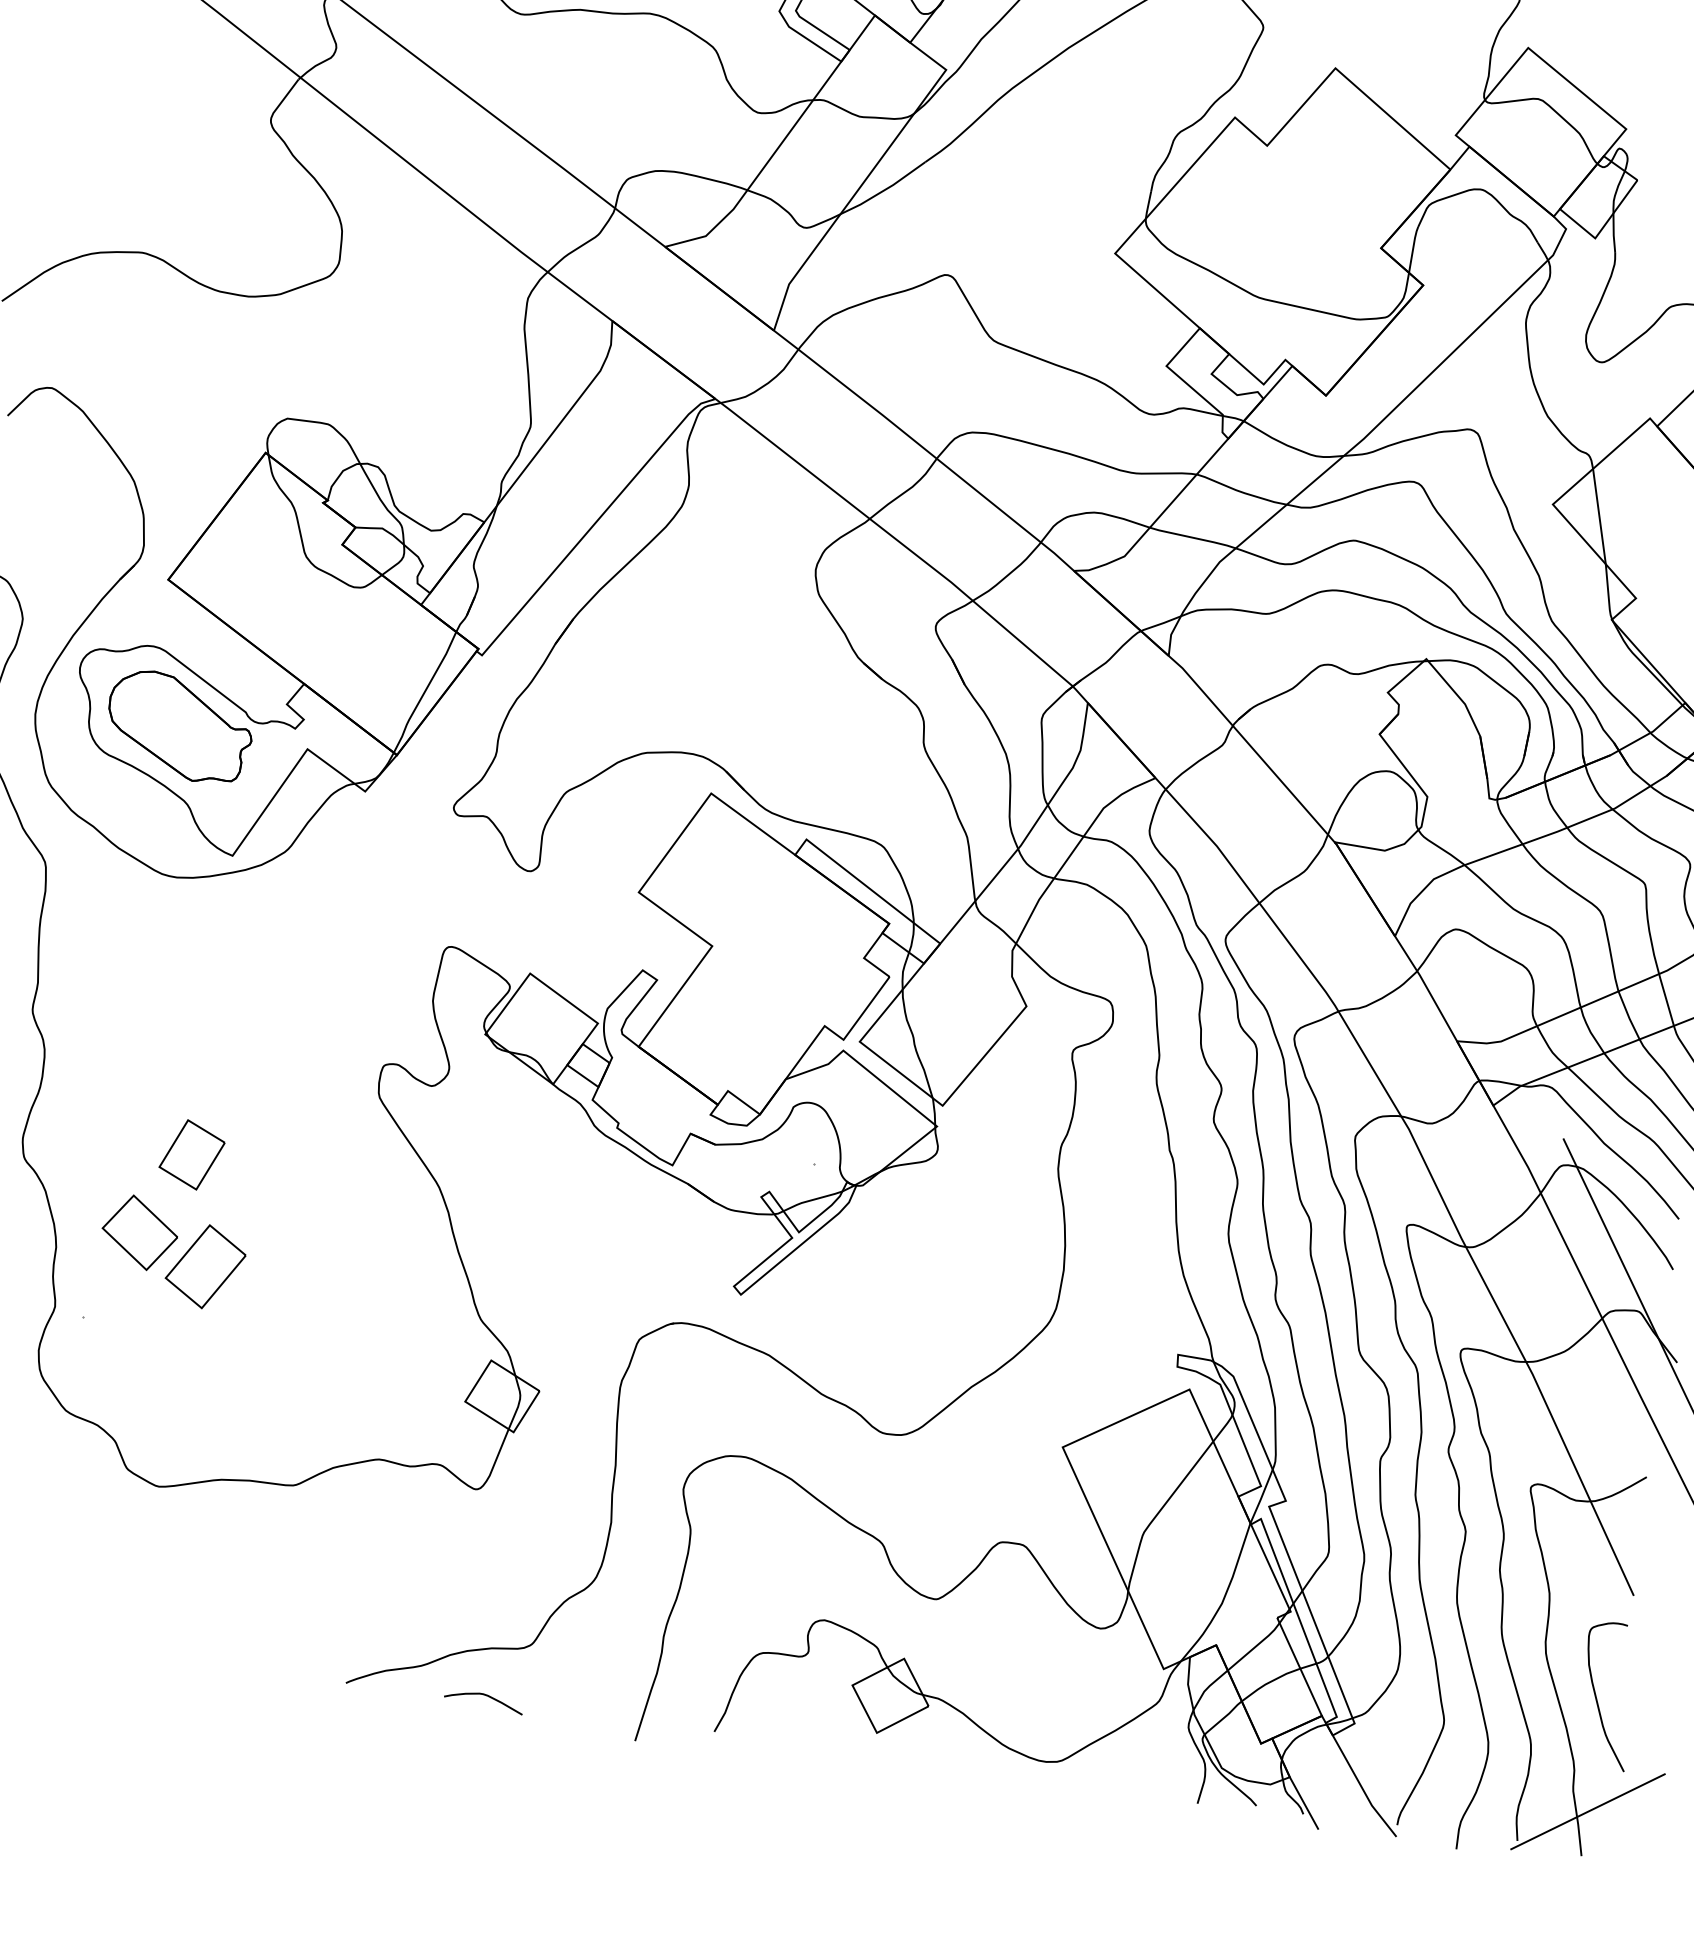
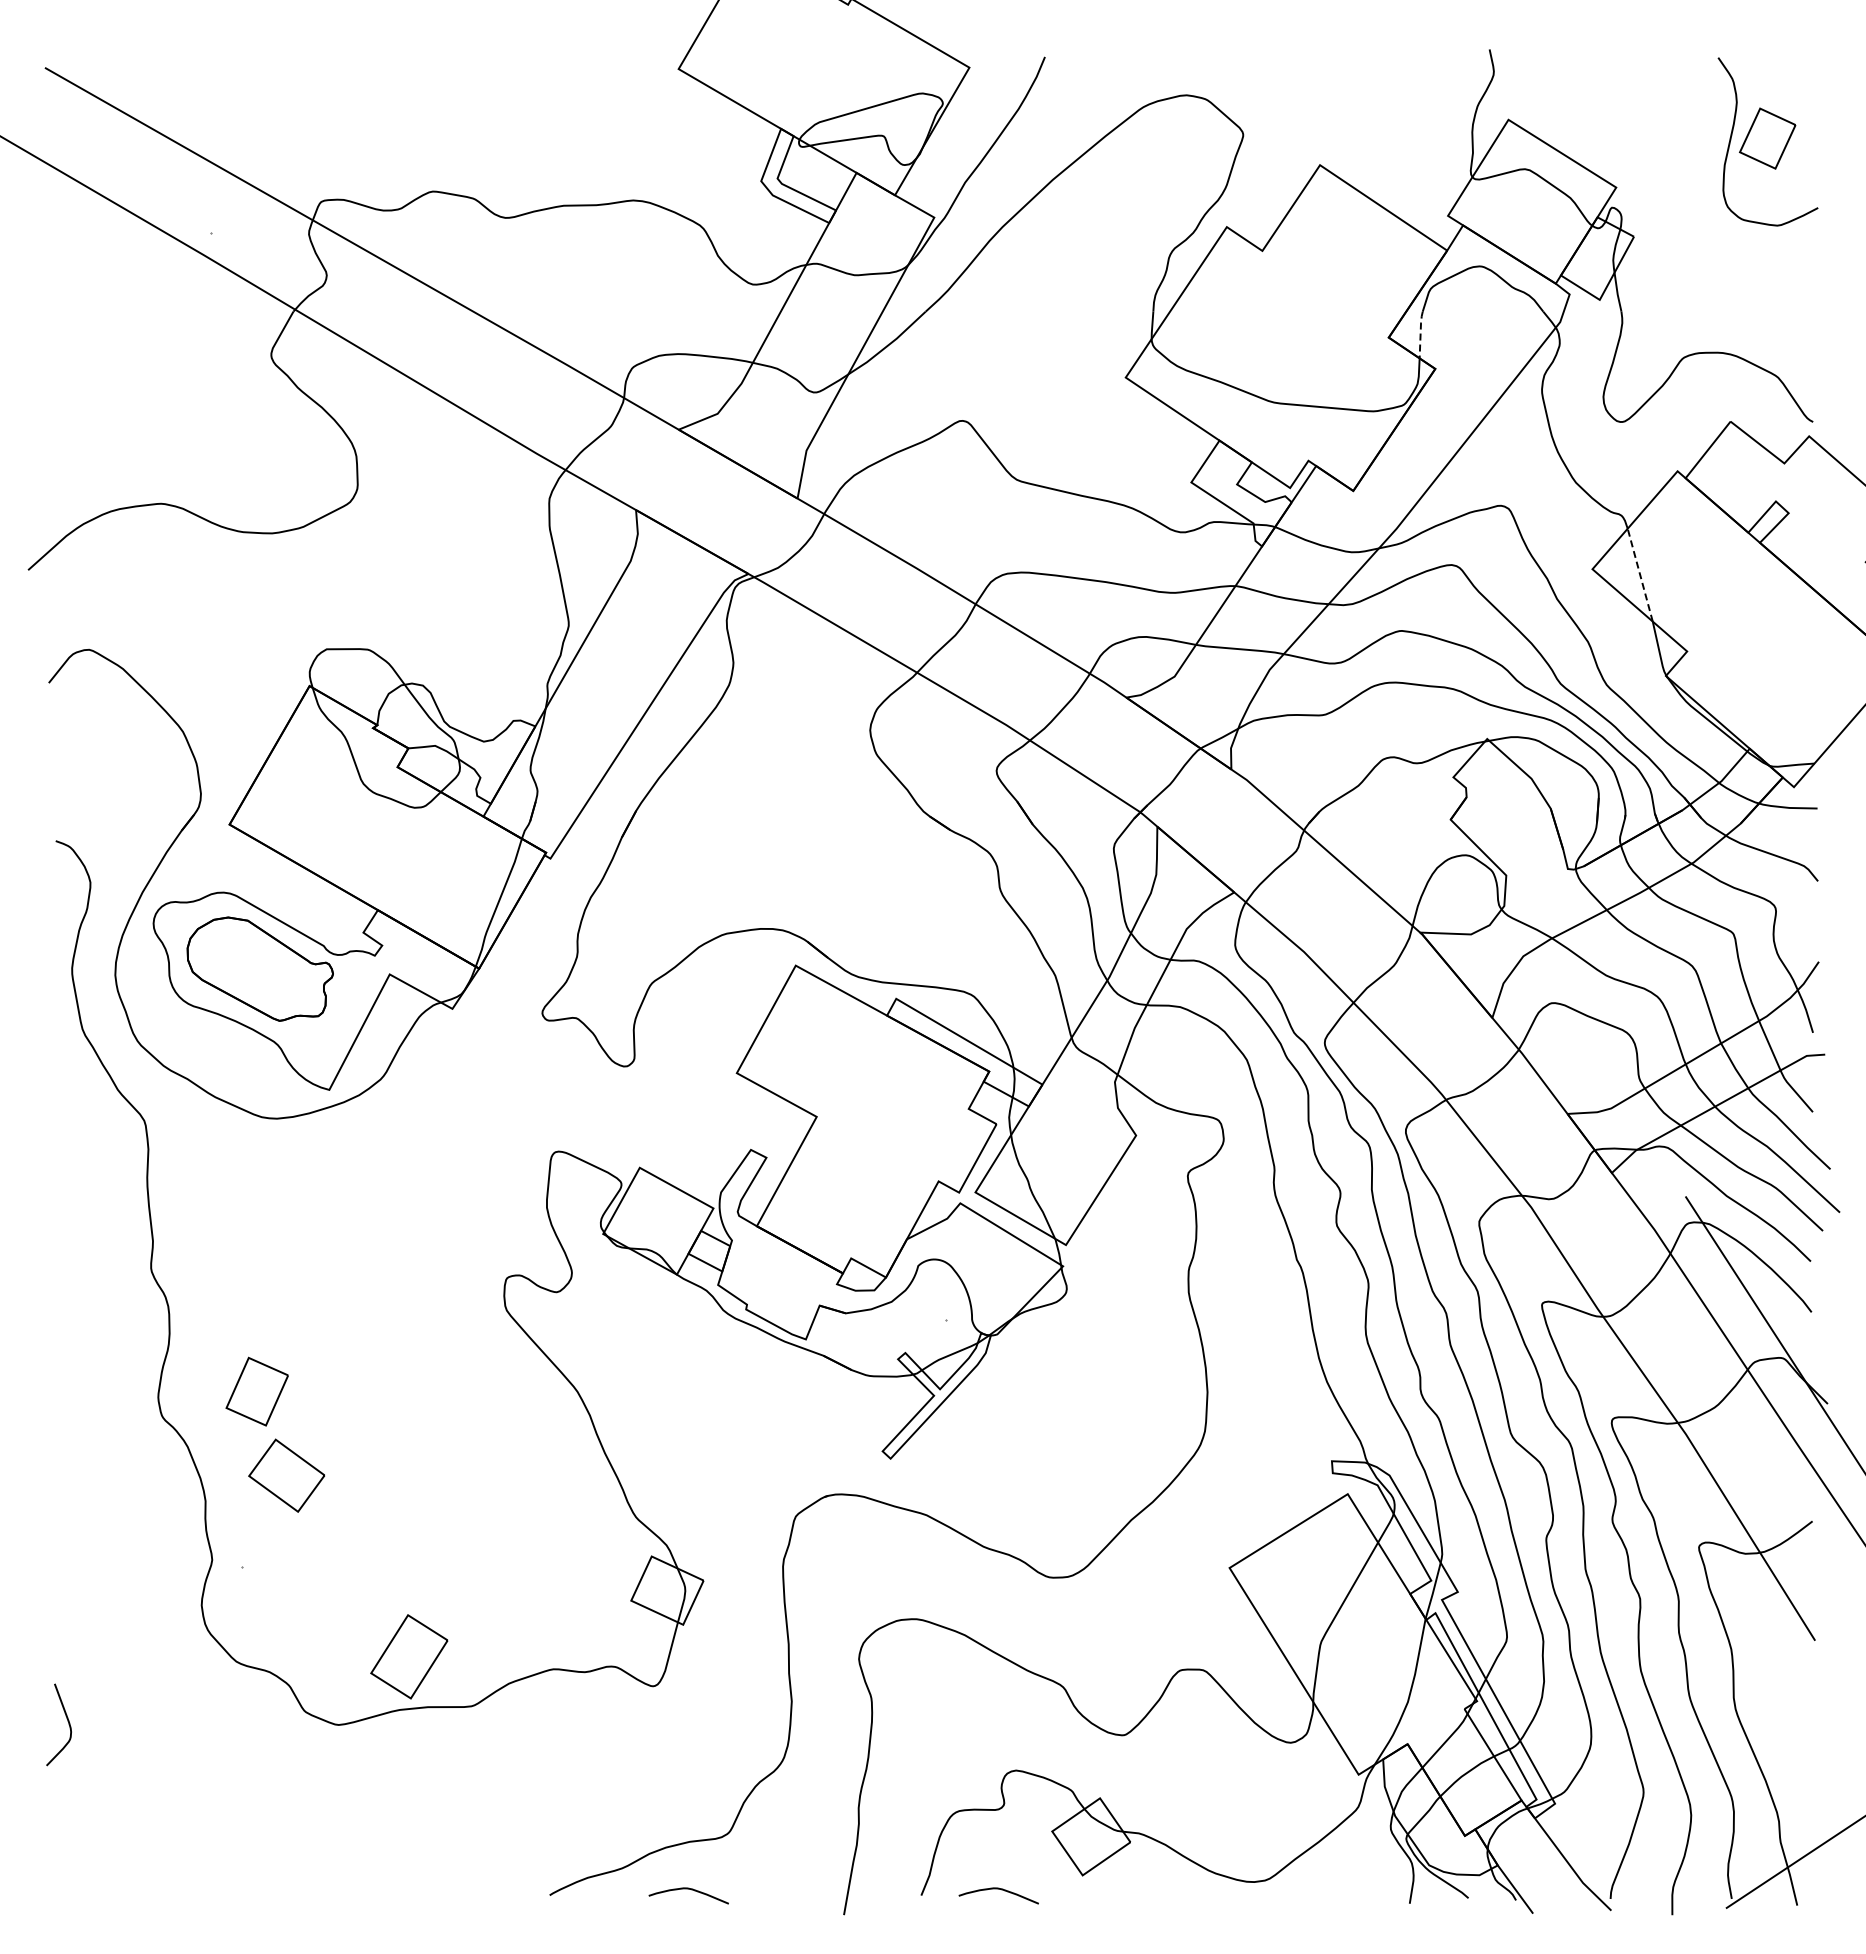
line: (1413, 248) -> (1420, 333), solid -> dashed
line: (1599, 515) -> (1640, 574), solid -> dashed
part: (191, 1154) -> (256, 1391), moved
part: (205, 1266) -> (409, 1656), moved
curve: (1596, 1695) -> (1791, 1744), removed
curve: (794, 1737) -> (1001, 1890), added

